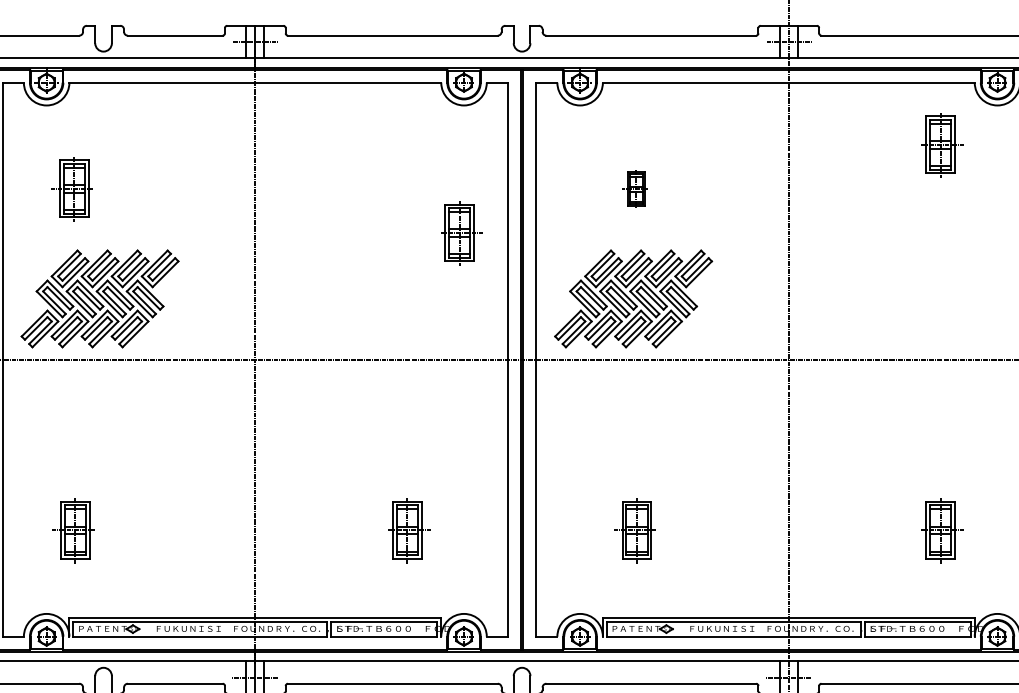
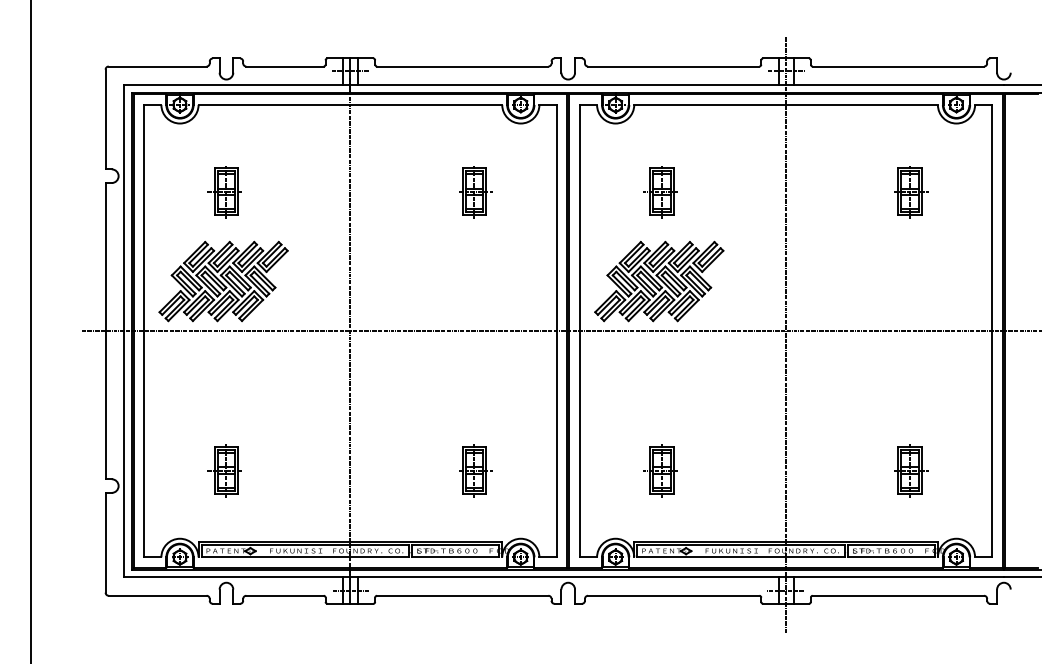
part: (942, 145) -> (911, 192), moved
part: (71, 189) -> (224, 192), moved
part: (635, 189) -> (660, 192), size x1.67
part: (461, 234) -> (475, 192), moved
part: (73, 530) -> (224, 470), moved

